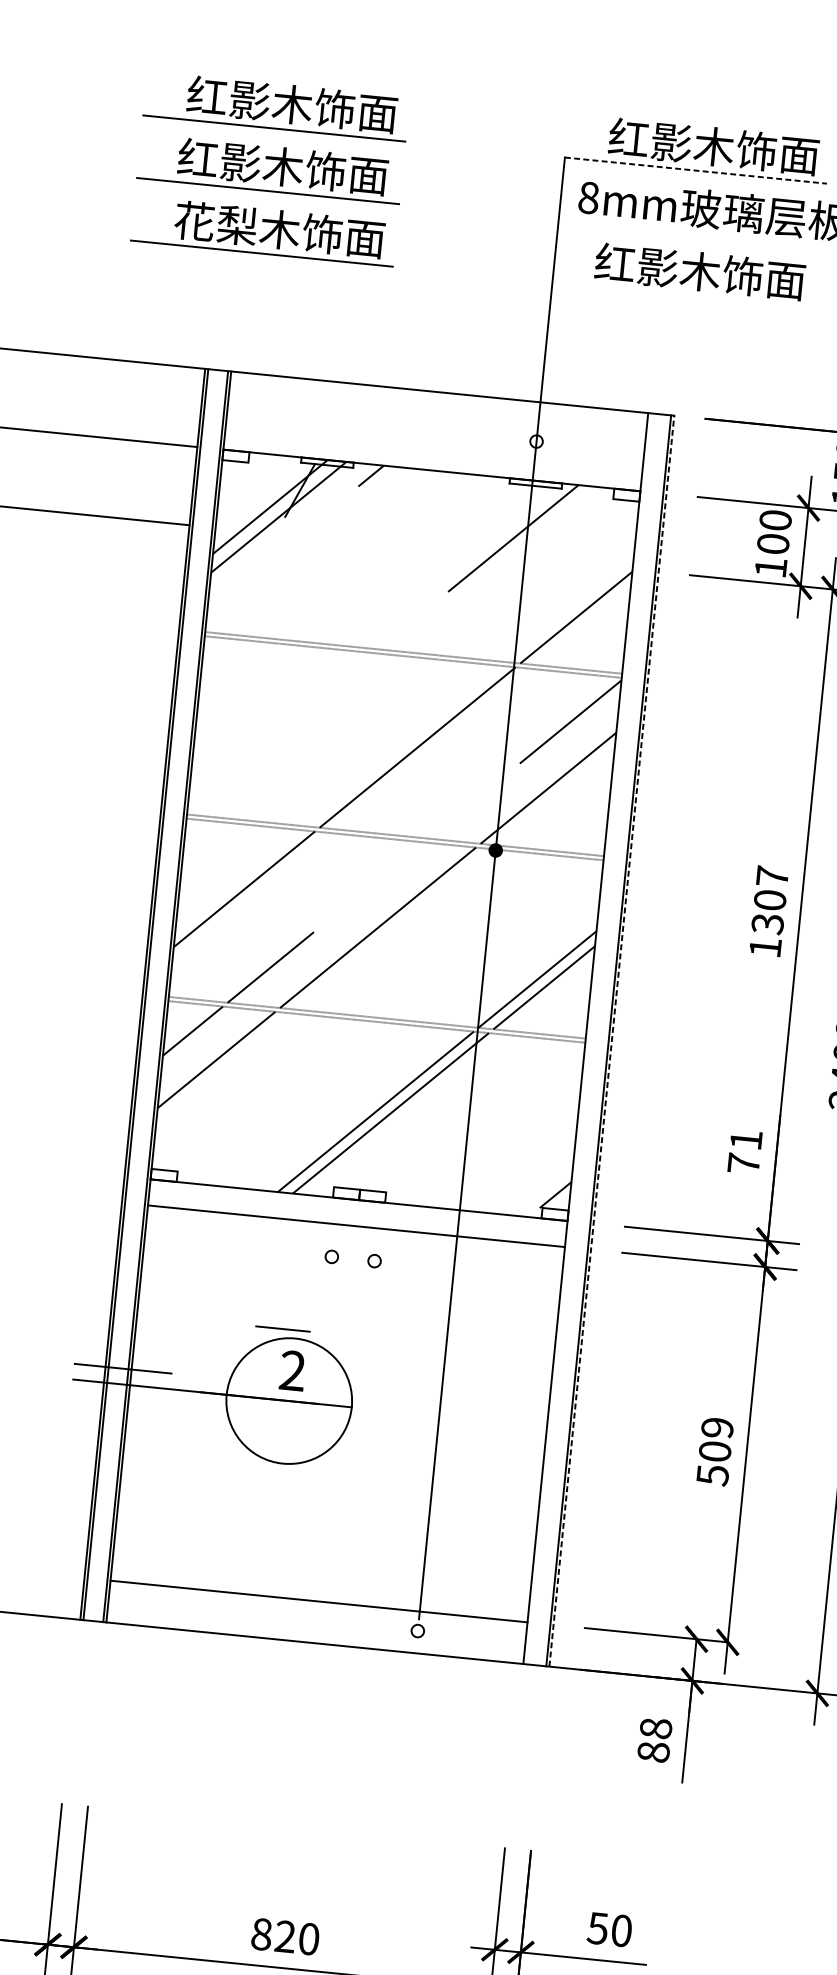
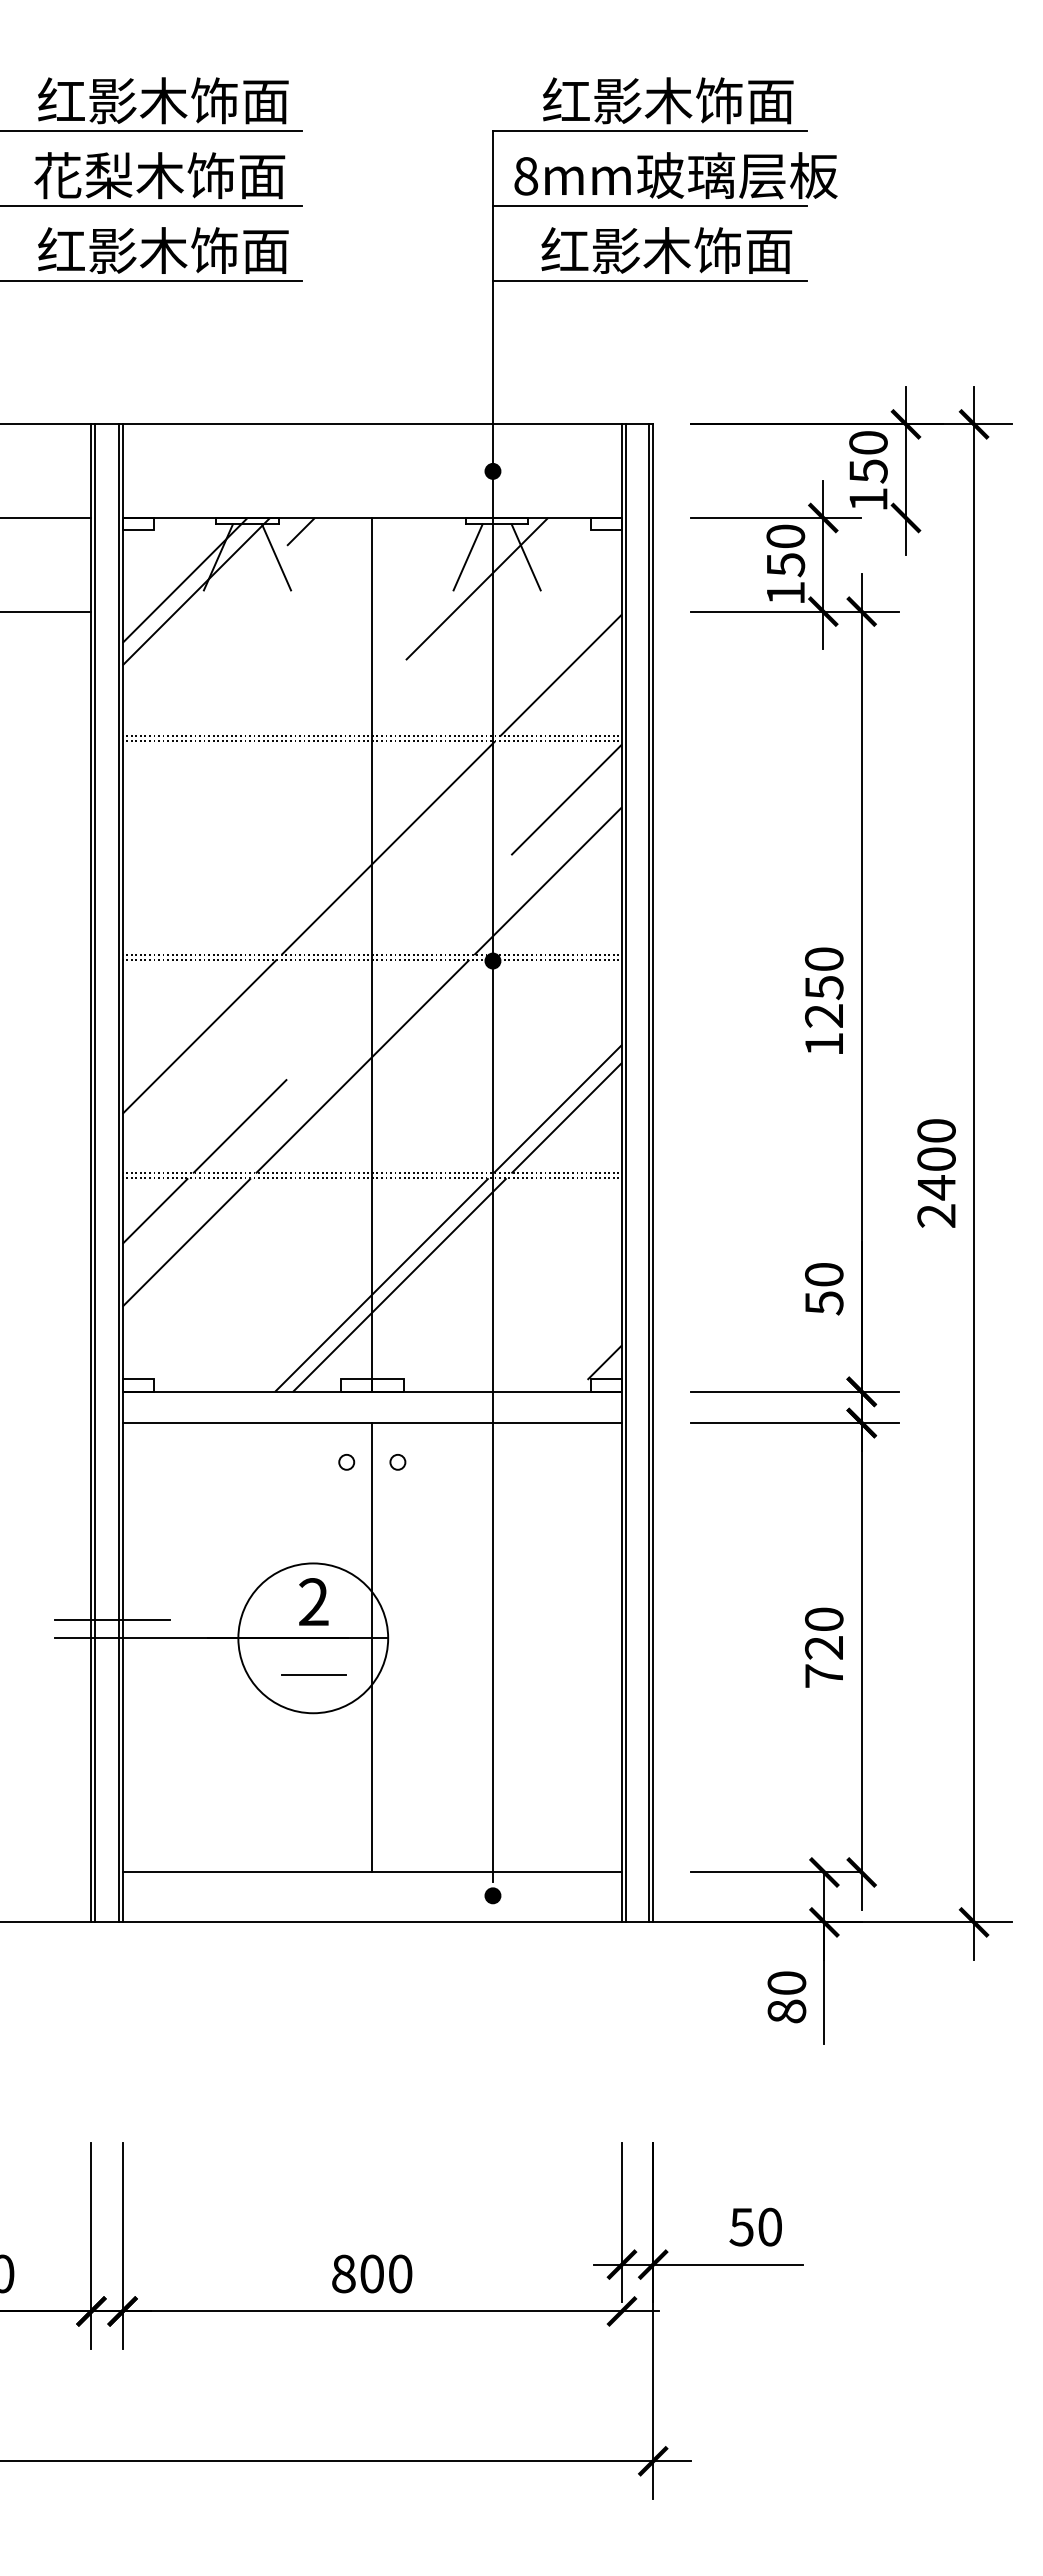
text: (219, 160) -> (83, 175), 红影木饰面 -> 花梨木饰面
line: (695, 170) -> (649, 131), dashed -> solid
text: (215, 223) -> (86, 250), 花梨木饰面 -> 红影木饰面
line: (689, 233) -> (649, 206), added
line: (683, 296) -> (649, 281), added
fill: (536, 440) -> (492, 470), added
line: (348, 495) -> (276, 557), added
line: (508, 511) -> (467, 557), added
line: (556, 516) -> (525, 557), added
text: (773, 544) -> (785, 565), 100 -> 150
line: (395, 834) -> (372, 954), added
text: (770, 900) -> (824, 987), 1307 -> 1250
line: (588, 1038) -> (625, 1173), added
line: (612, 1040) -> (653, 1172), dashed -> solid
text: (745, 1152) -> (824, 1289), 71 -> 50
line: (282, 1328) -> (313, 1674), moved
line: (337, 1413) -> (372, 1647), added
text: (715, 1451) -> (824, 1647), 509 -> 720
fill: (417, 1630) -> (492, 1895), added
text: (655, 1727) -> (786, 1982), 88 -> 80
text: (284, 1936) -> (371, 2273), 820 -> 800

